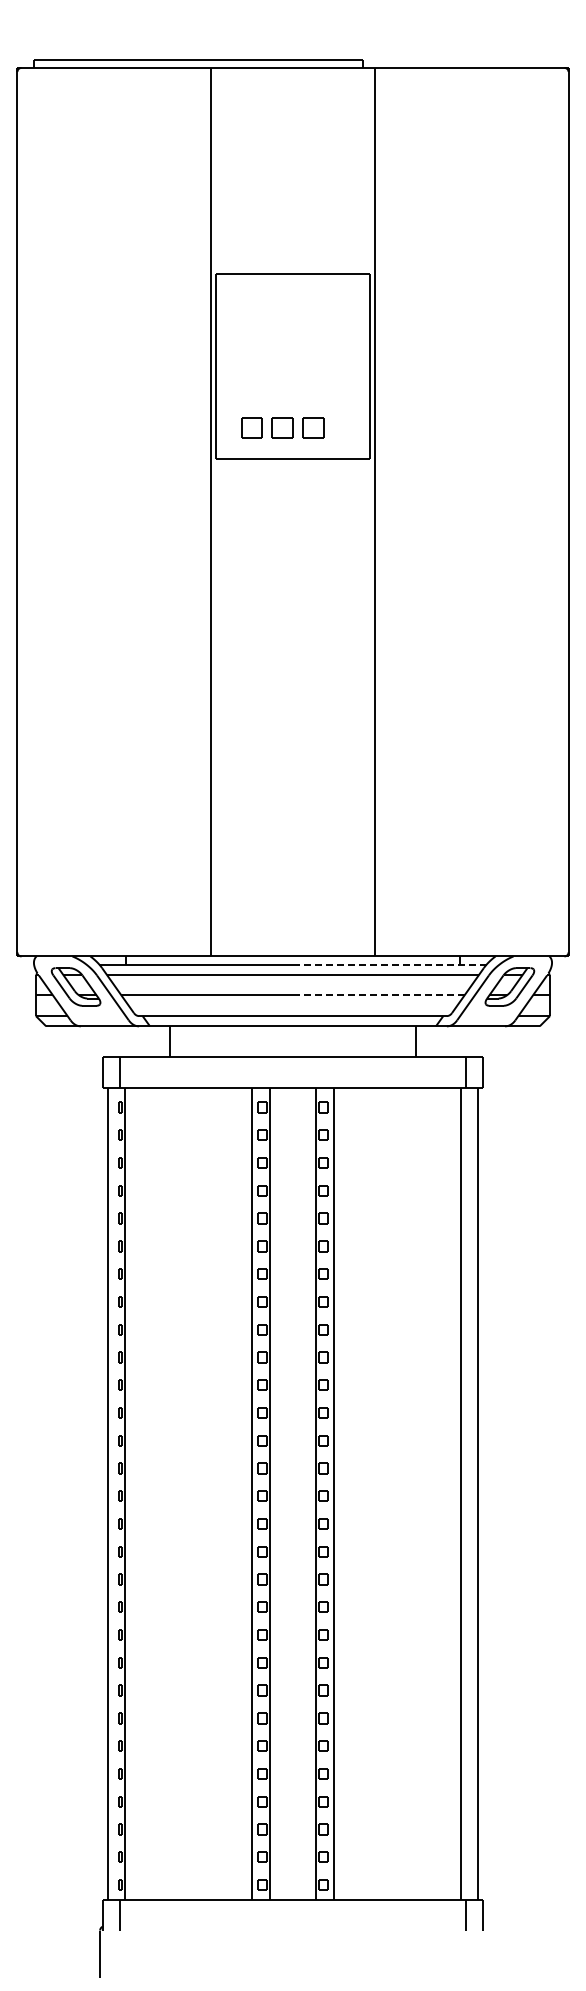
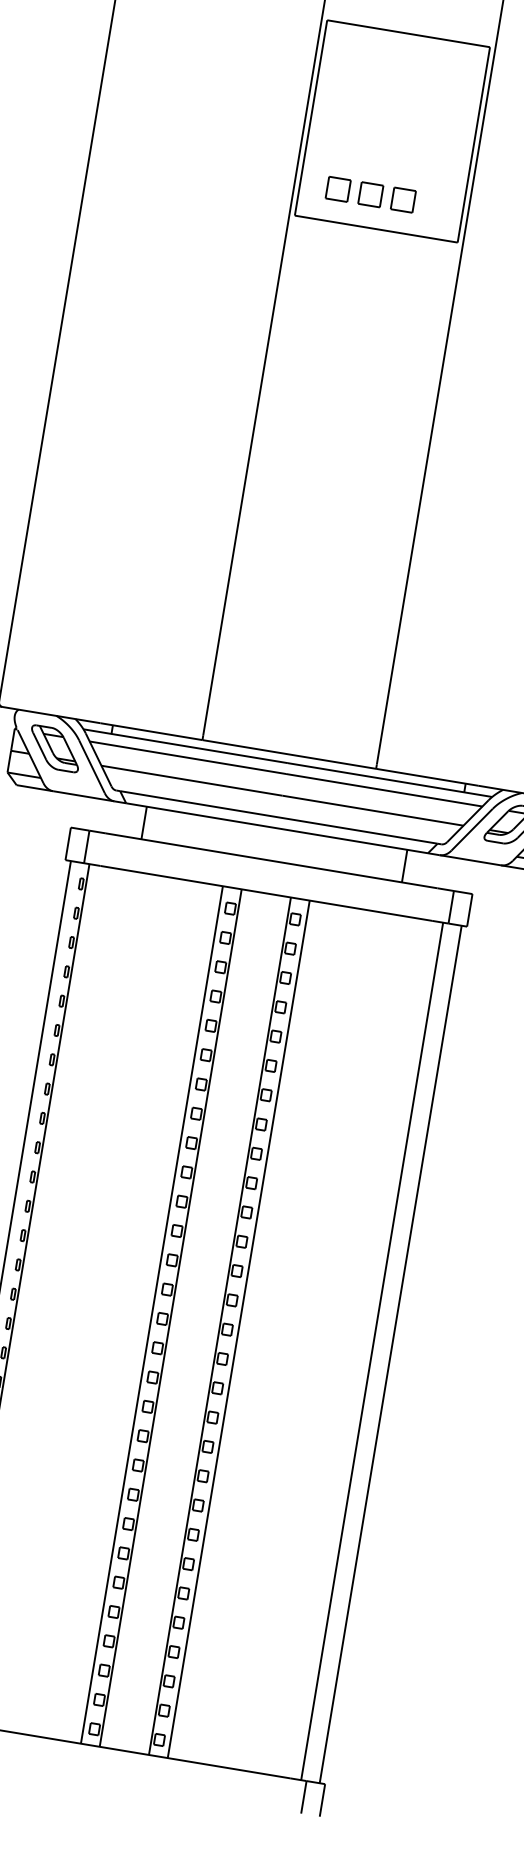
line: (389, 964) -> (389, 779), dashed -> solid
line: (378, 995) -> (372, 810), dashed -> solid

